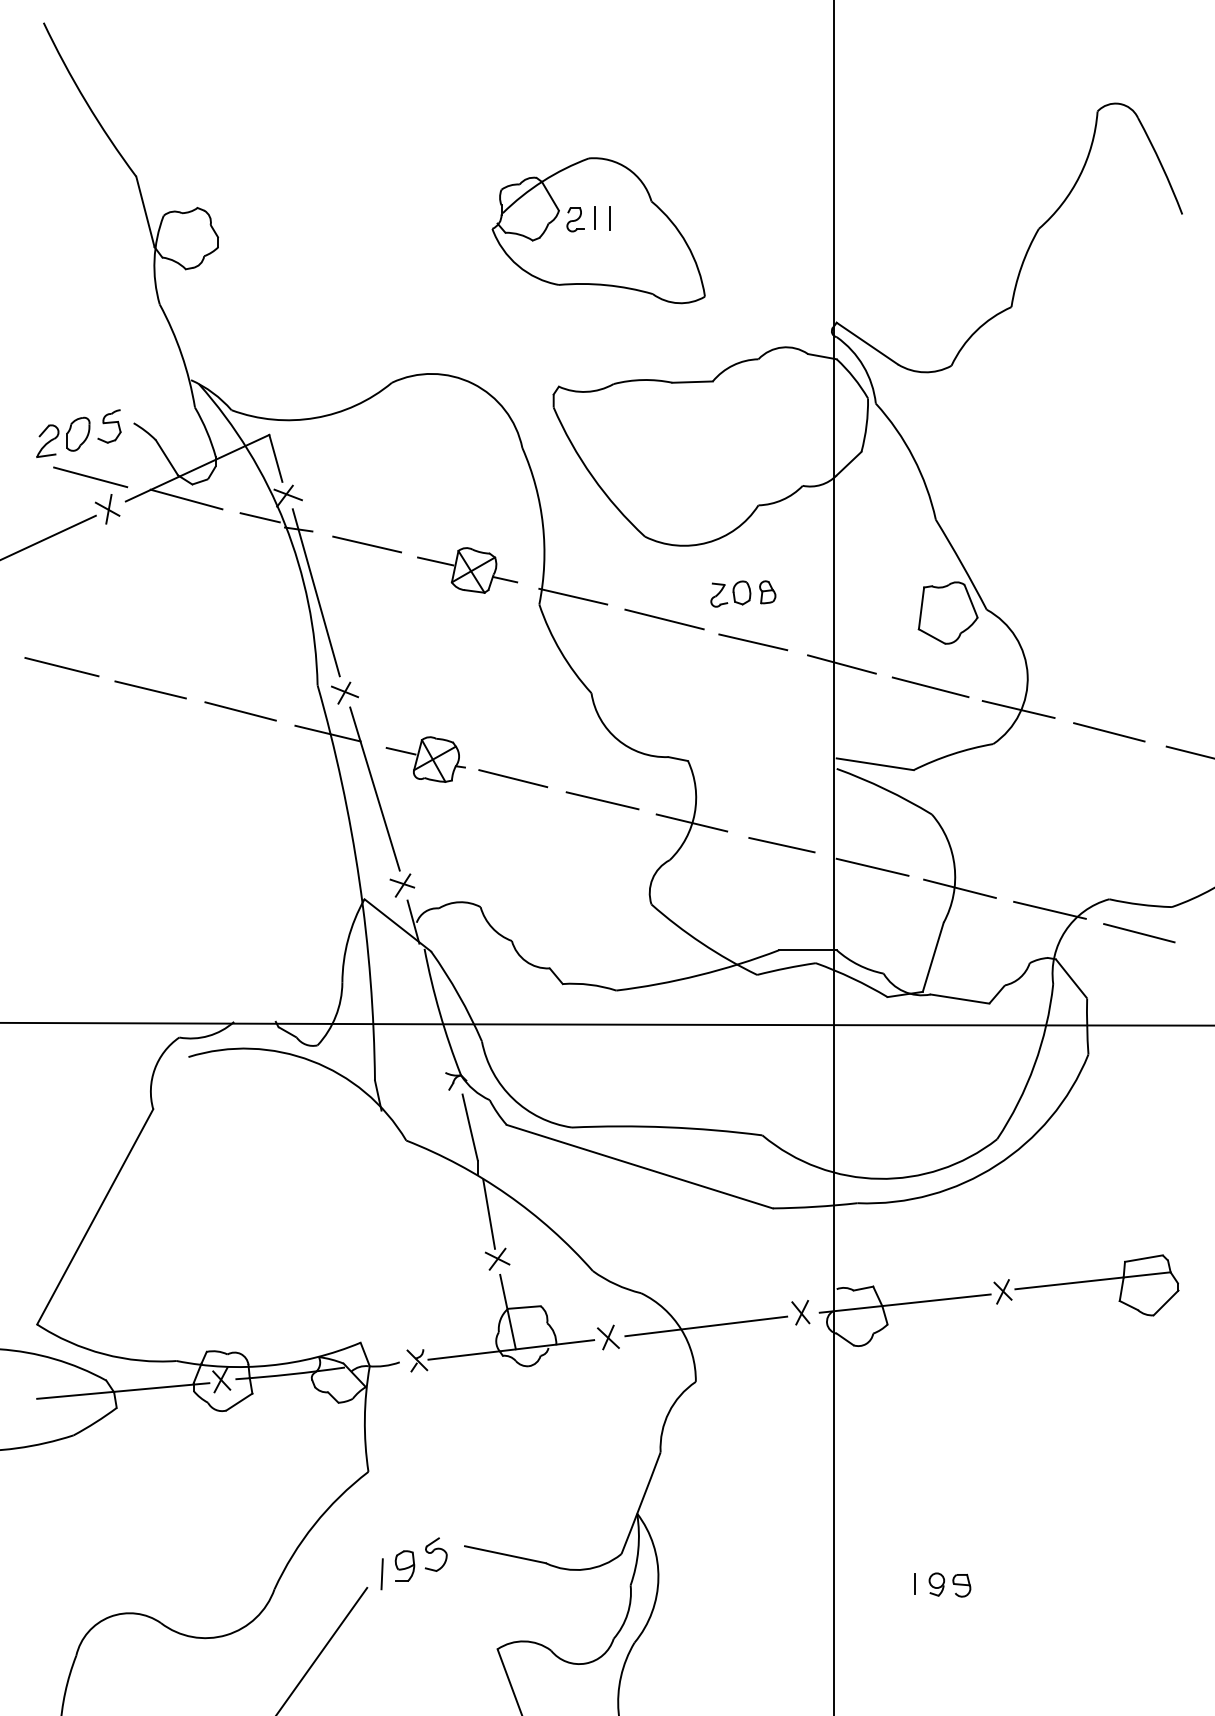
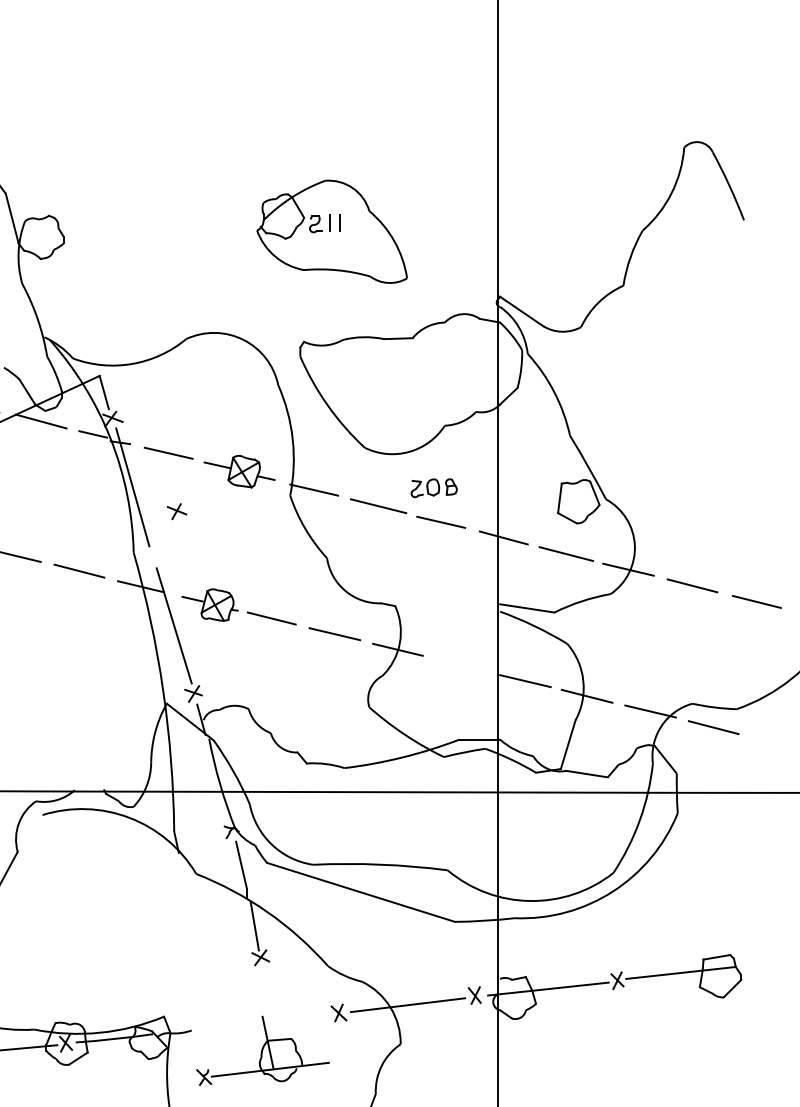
part: (344, 692) -> (176, 511), moved
line: (781, 844) -> (461, 665), removed
part: (500, 1323) -> (262, 1051), moved

